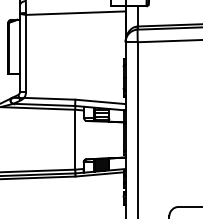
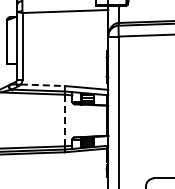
line: (50, 99) -> (43, 85), solid -> dashed
line: (74, 139) -> (64, 120), solid -> dashed

